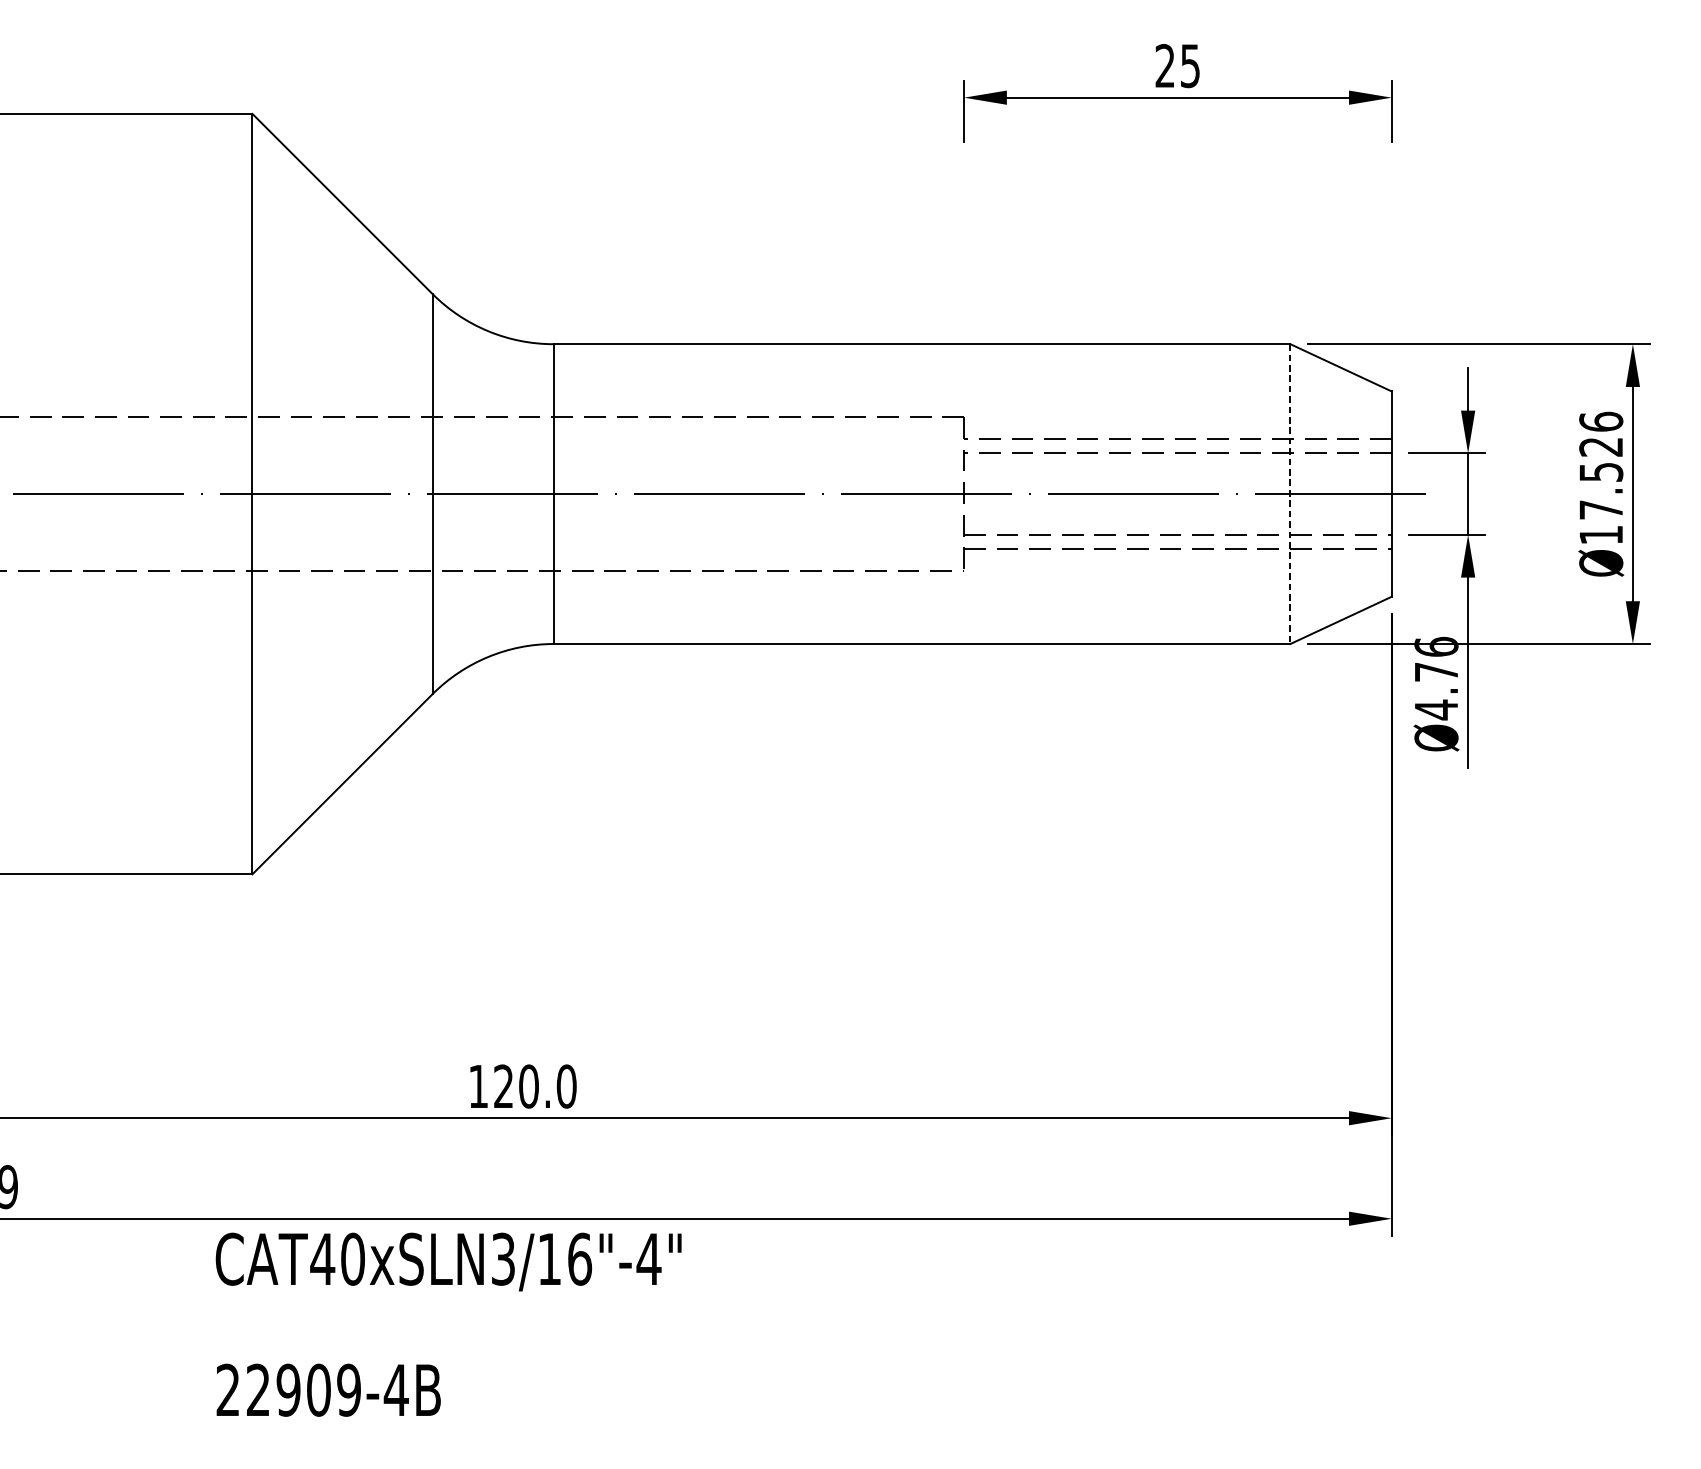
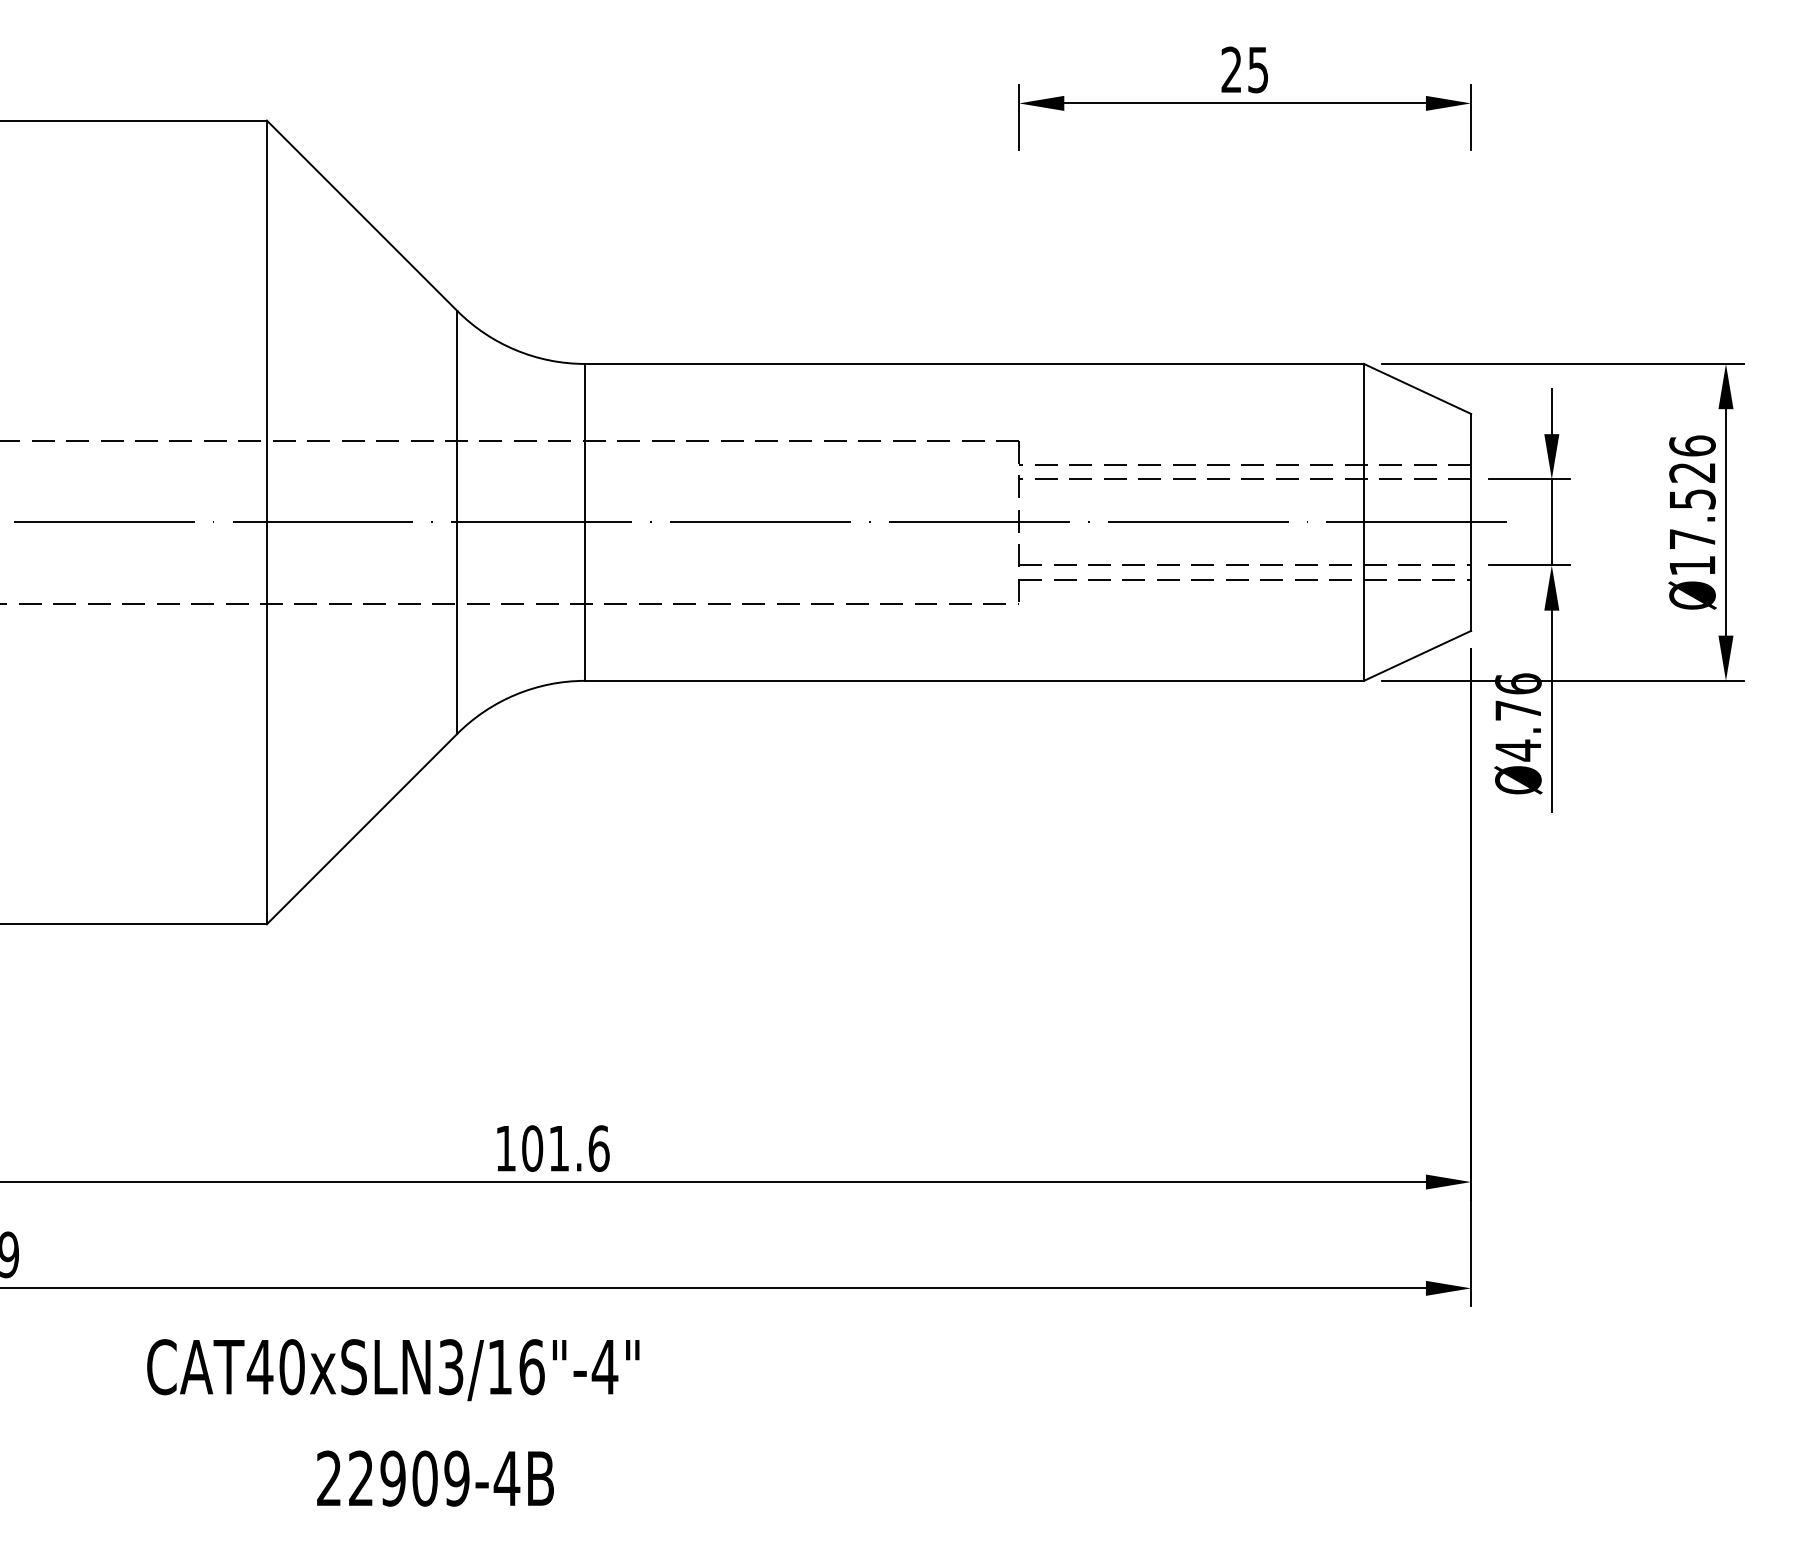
line: (1289, 494) -> (1363, 522), dashed -> solid
text: (534, 1086) -> (565, 1148), 120.0 -> 101.6
text: (448, 1262) -> (393, 1370), moved
text: (328, 1390) -> (435, 1478), moved

